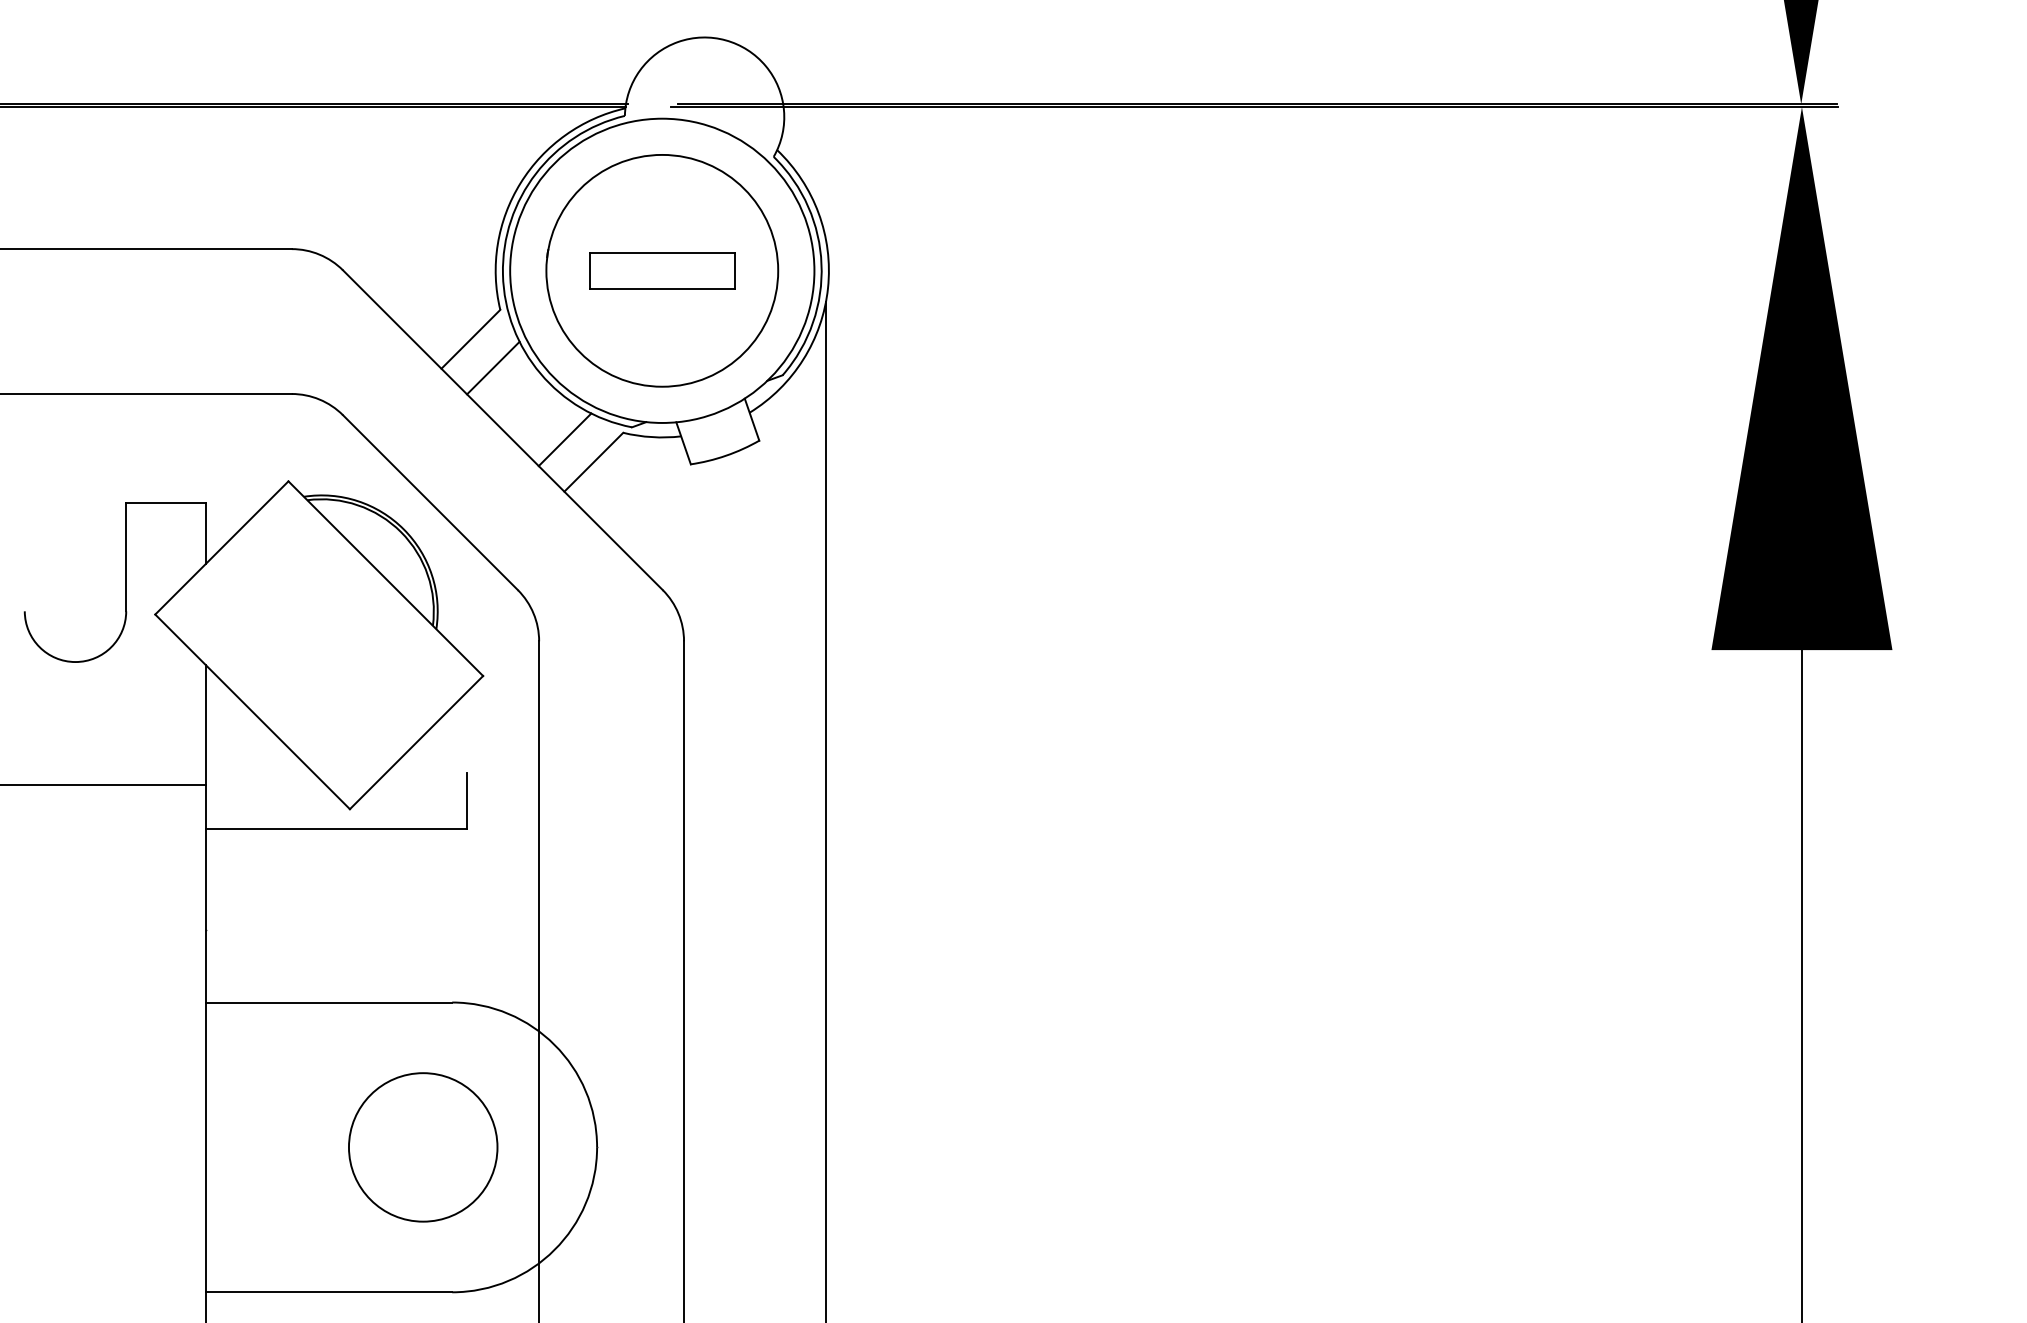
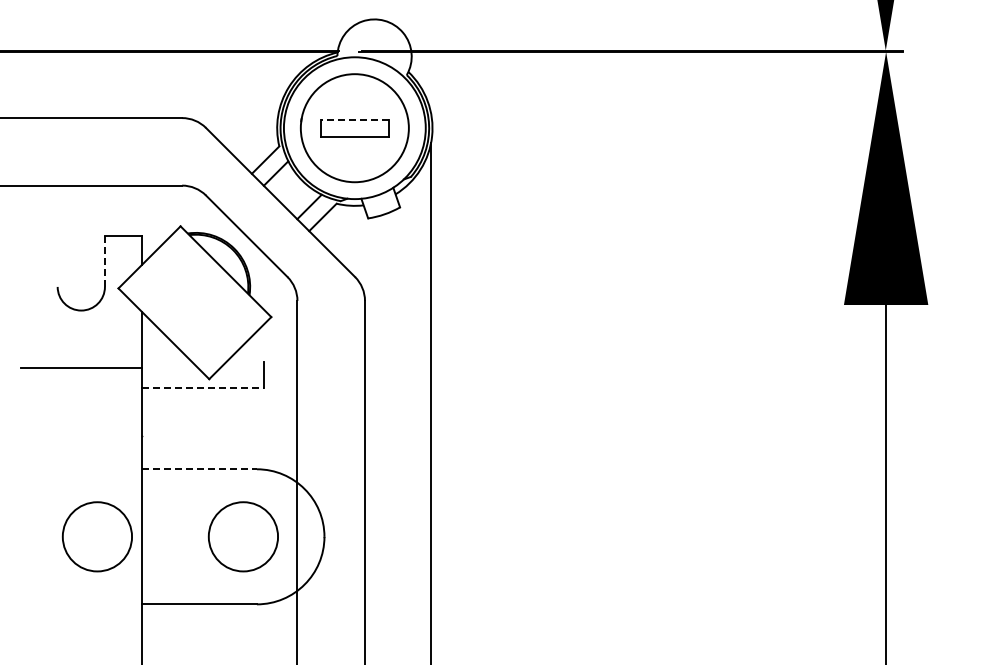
line: (661, 252) -> (354, 119), solid -> dashed
line: (125, 556) -> (104, 261), solid -> dashed
line: (335, 829) -> (202, 388), solid -> dashed
line: (331, 1002) -> (200, 469), solid -> dashed
circle: (108, 1146) -> (96, 536), added

